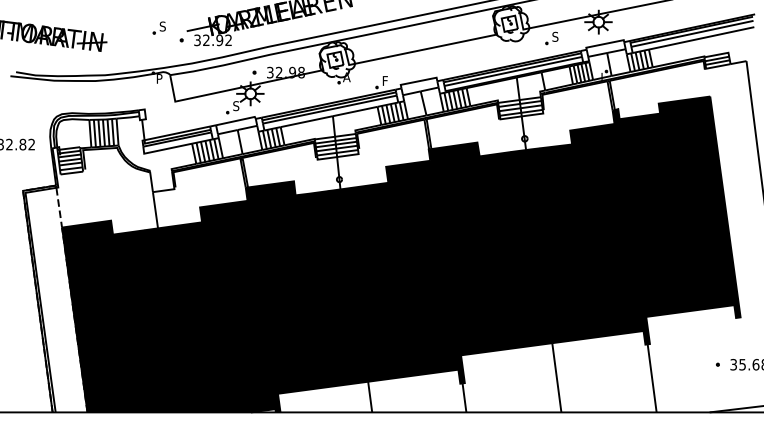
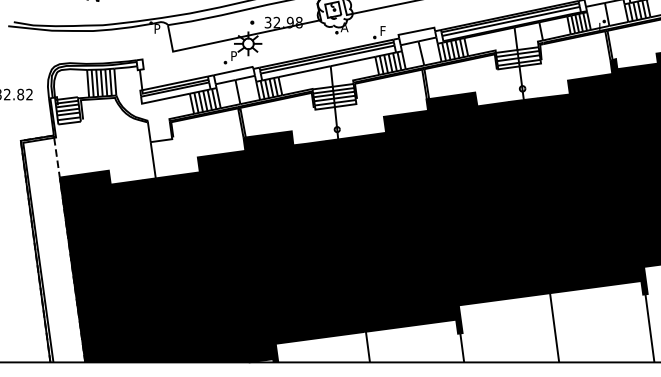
text: (236, 106) -> (234, 56), S -> P

